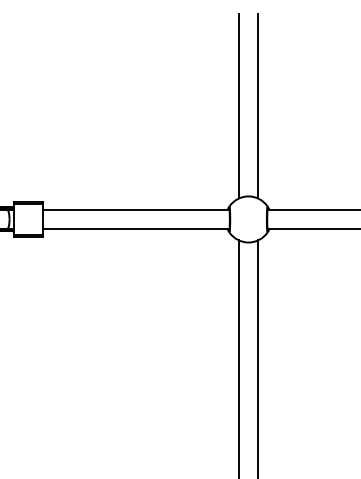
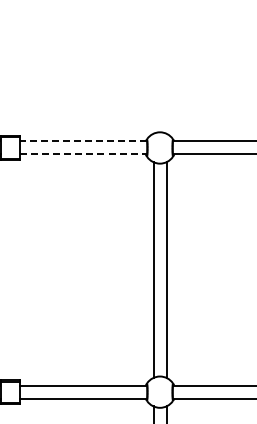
line: (238, 105) -> (153, 70), removed
line: (258, 105) -> (166, 70), removed
line: (135, 209) -> (83, 141), solid -> dashed
line: (137, 229) -> (84, 154), solid -> dashed

